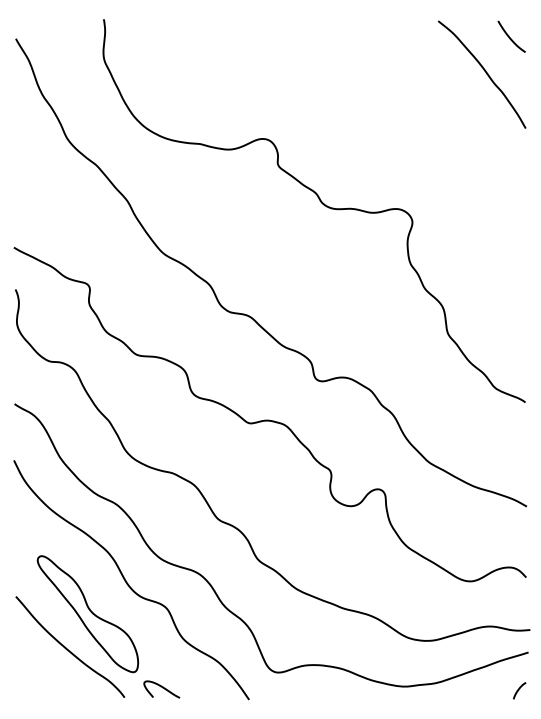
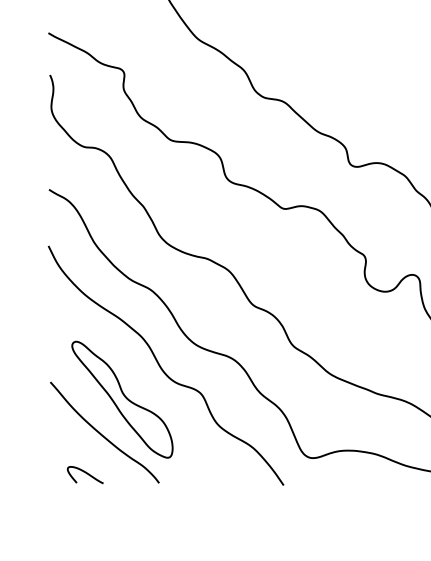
curve: (162, 688) -> (86, 474), moved

